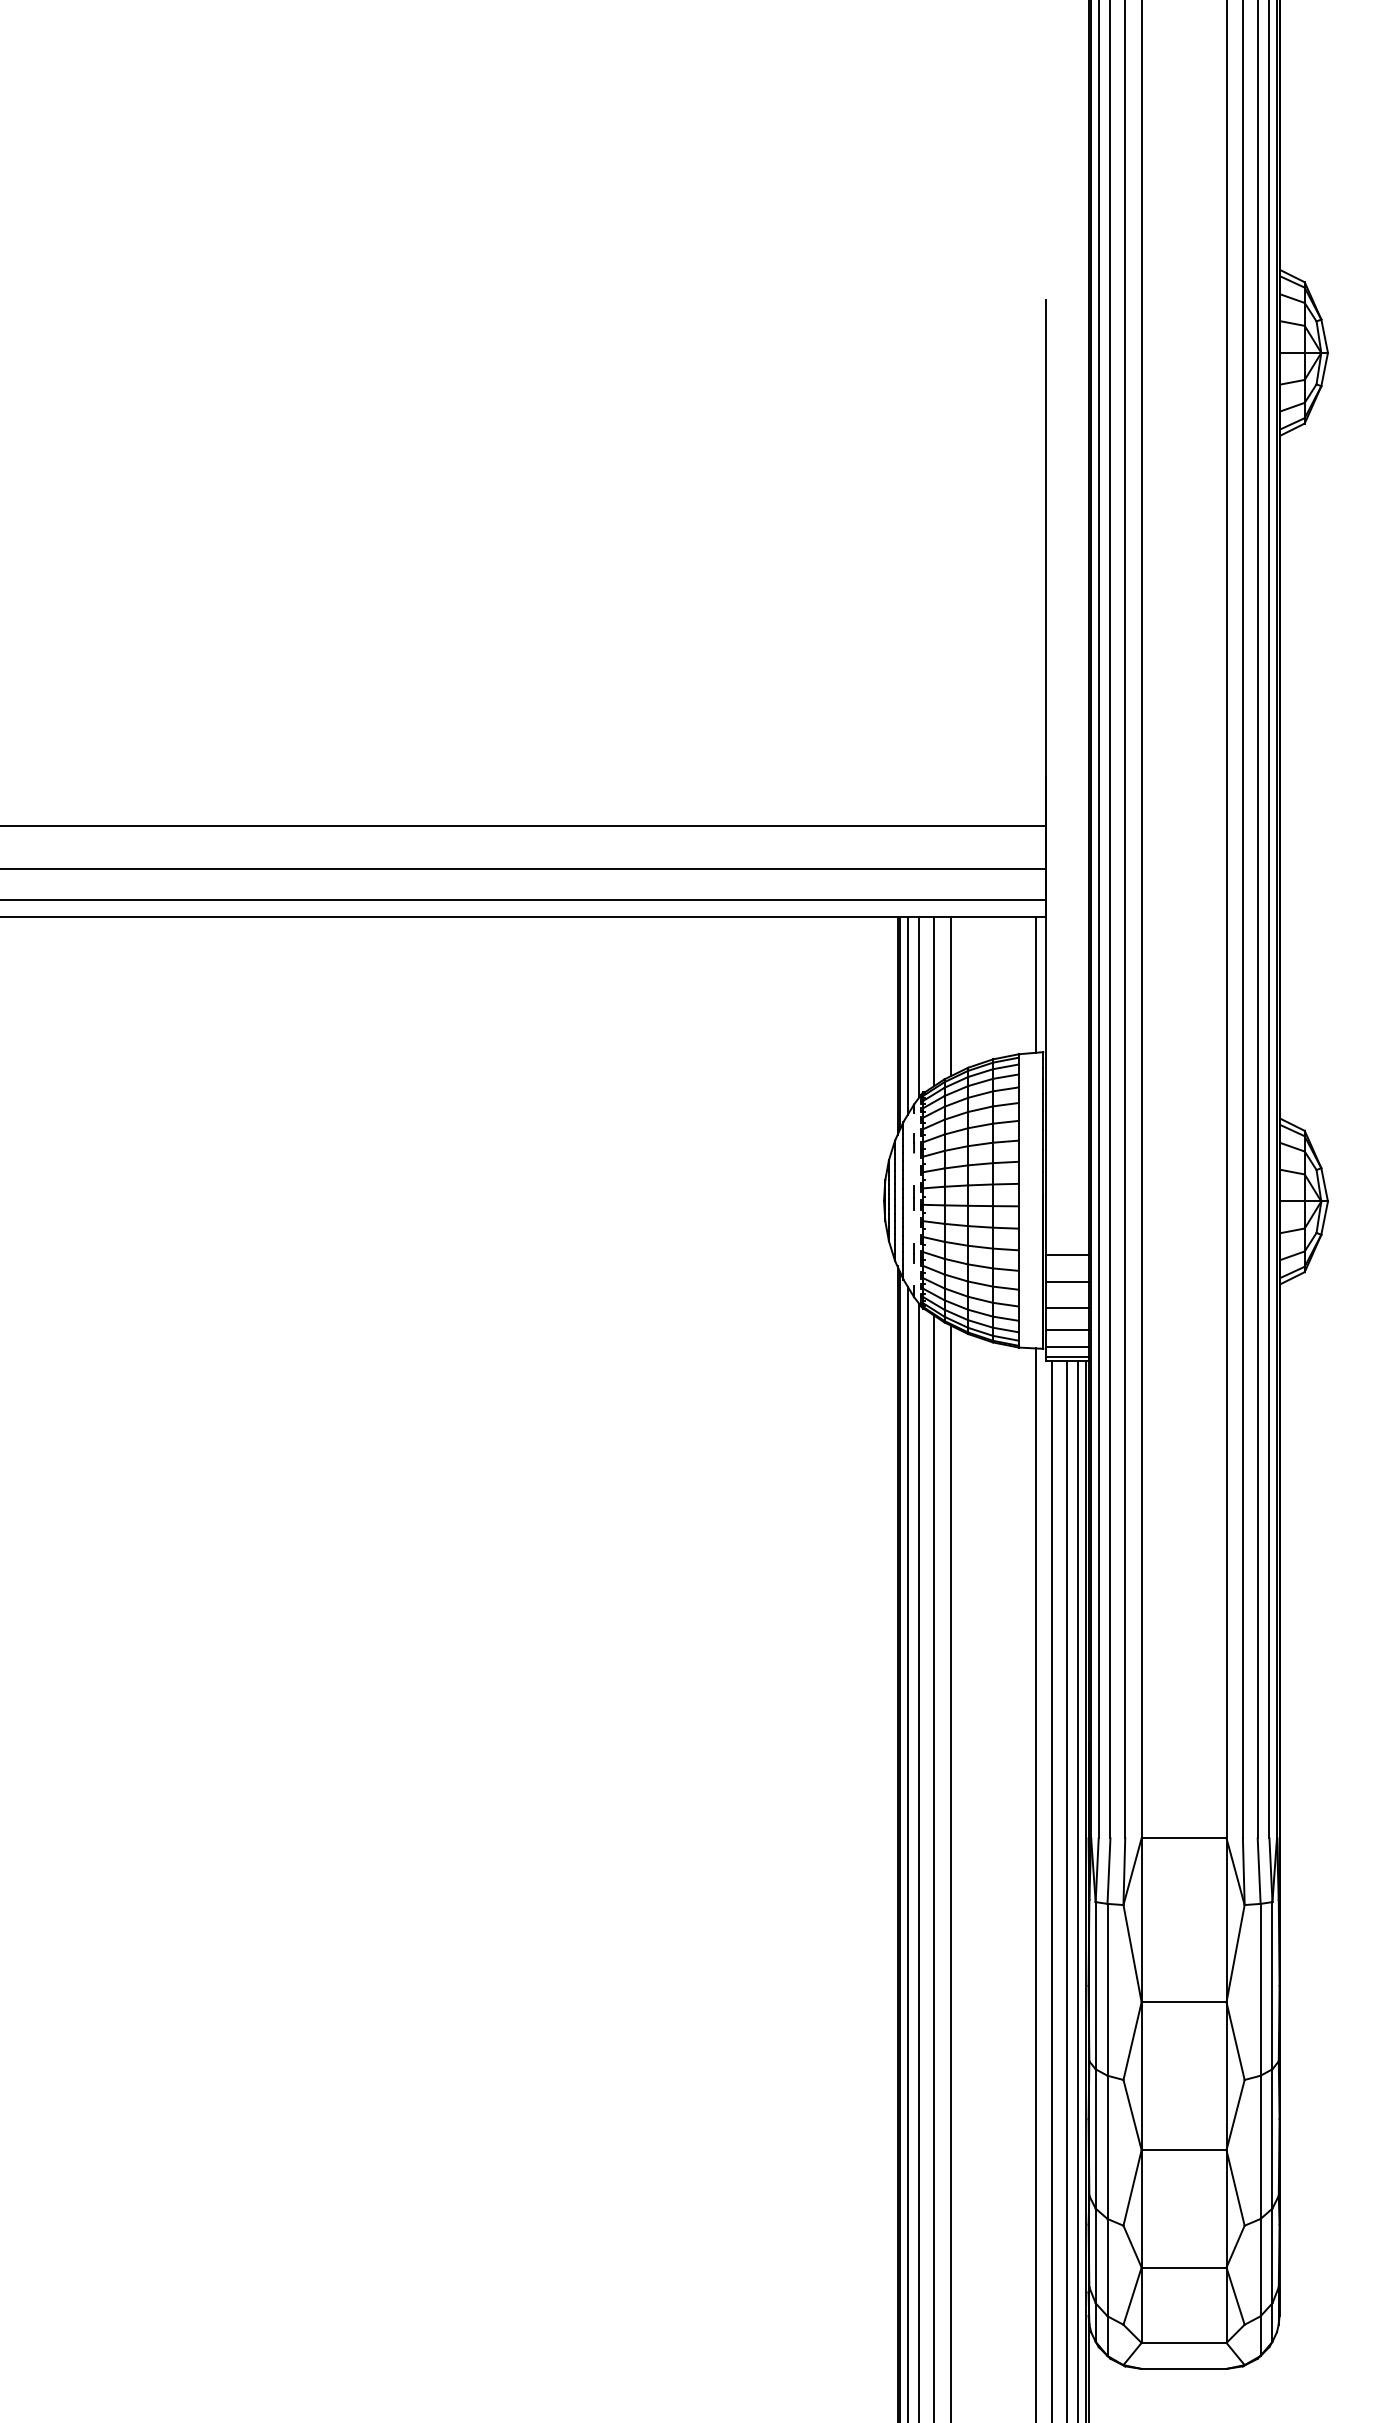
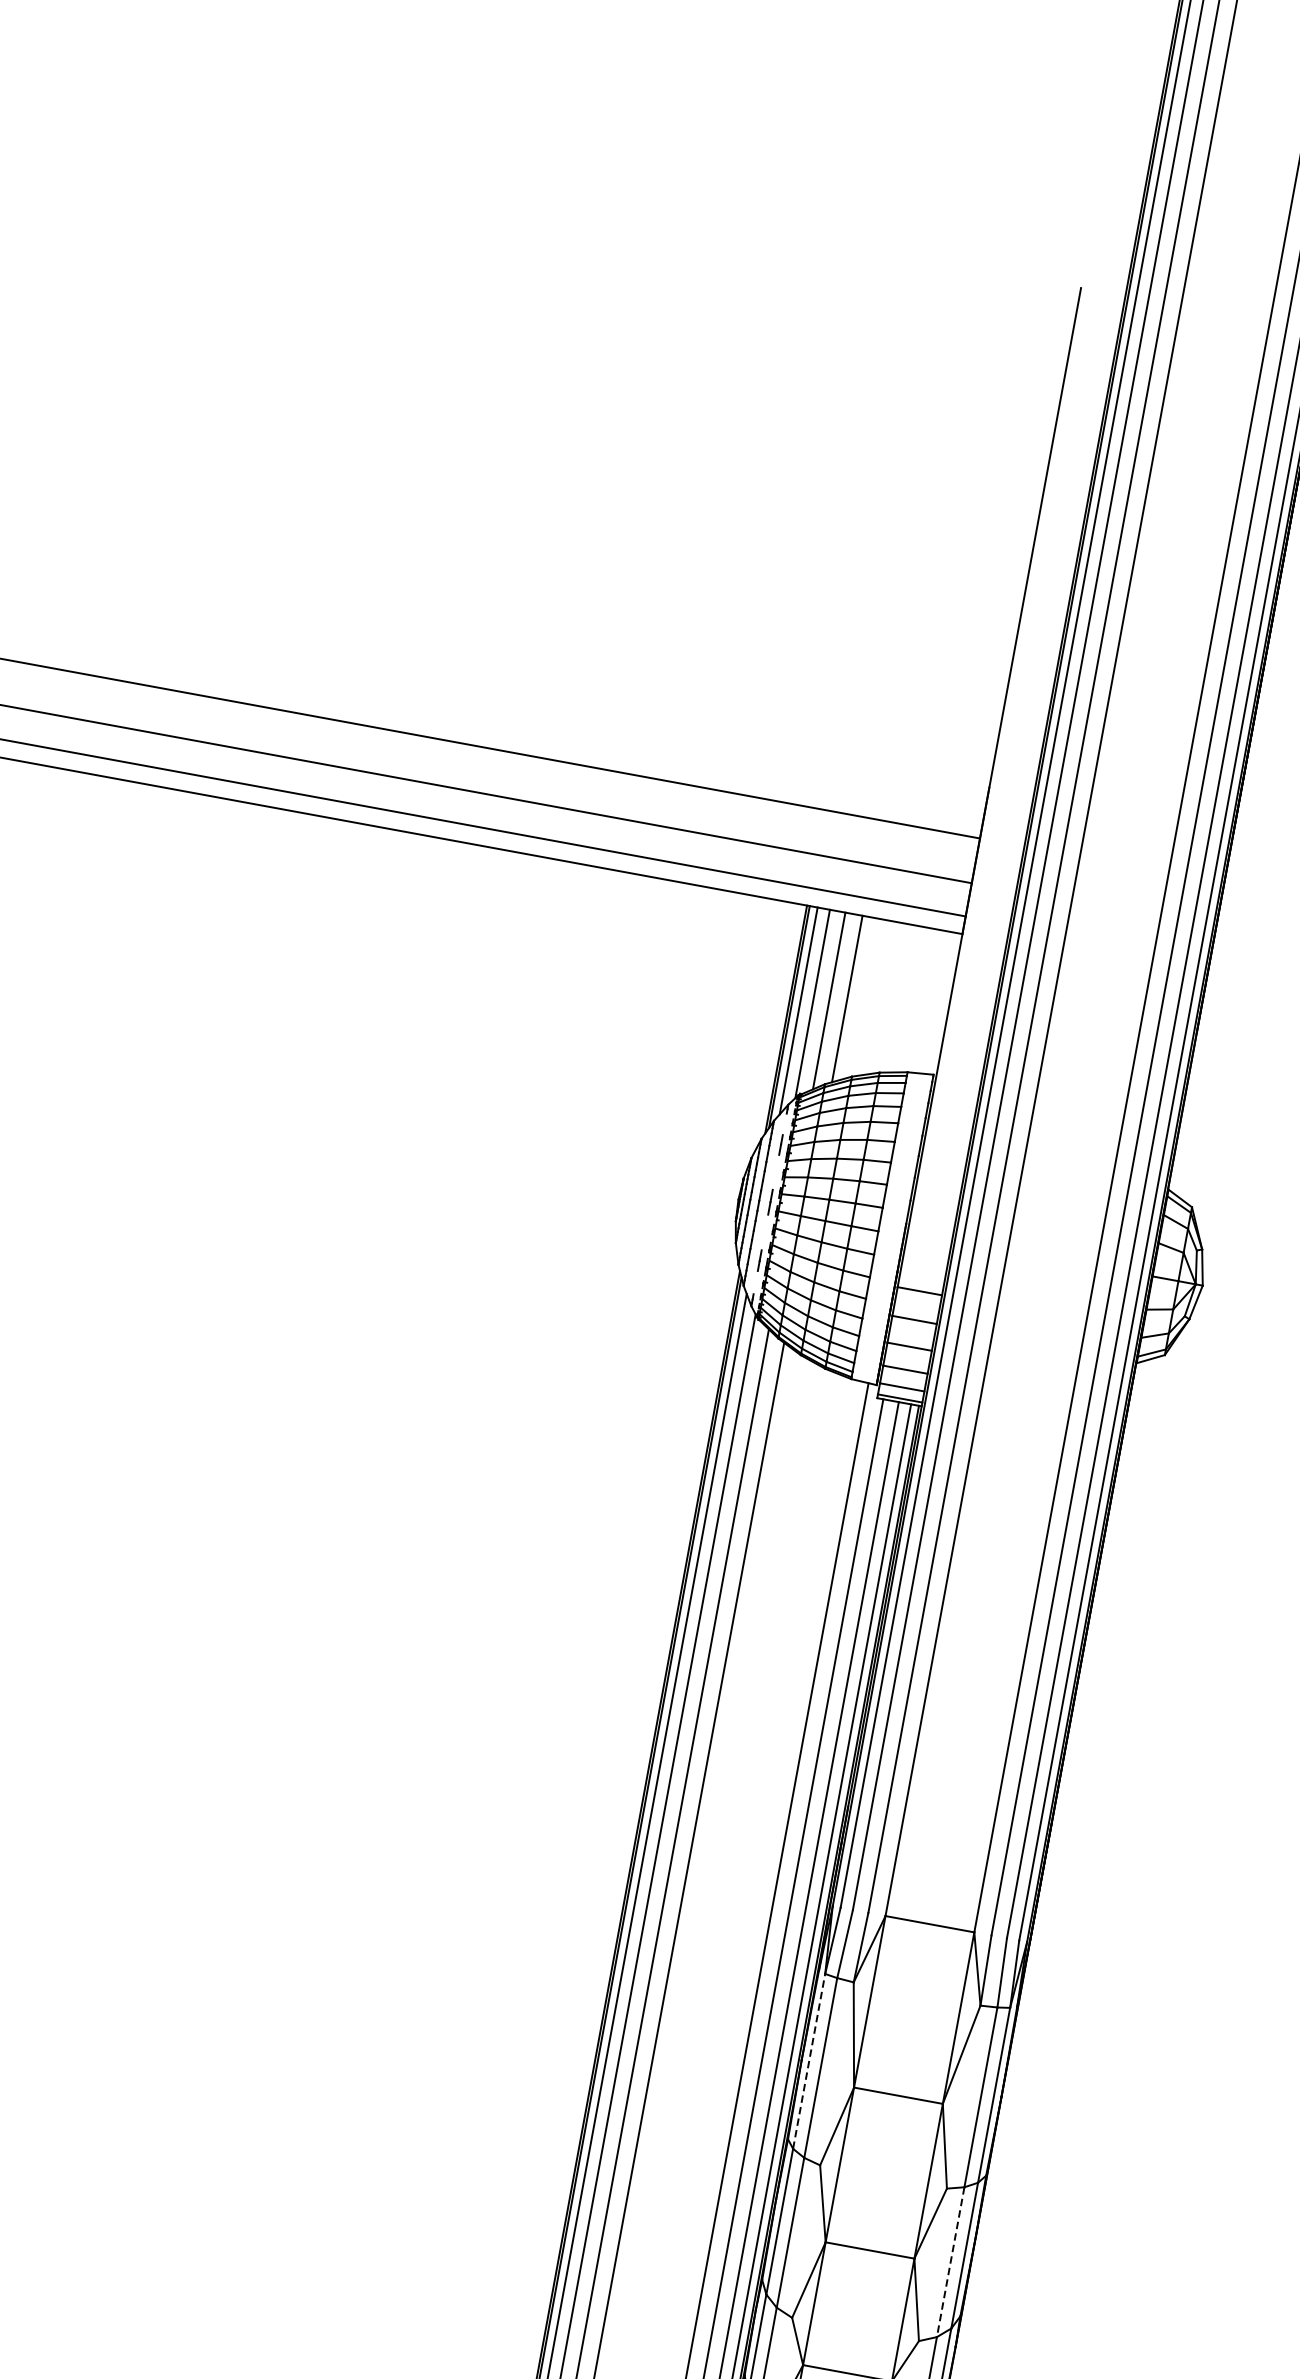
line: (1035, 984) -> (938, 1002), removed
line: (1095, 1985) -> (809, 2061), solid -> dashed
line: (1260, 2147) -> (950, 2262), solid -> dashed

